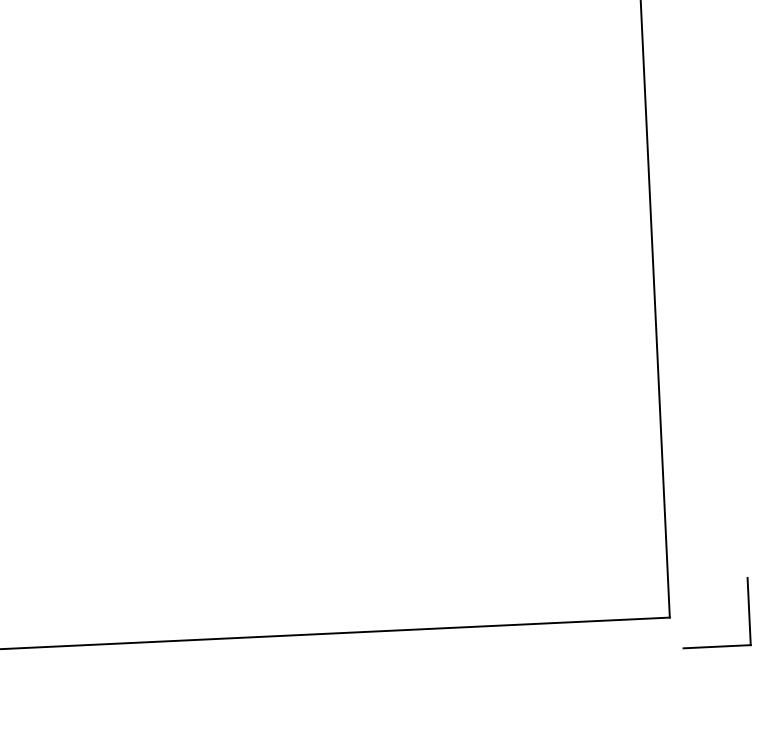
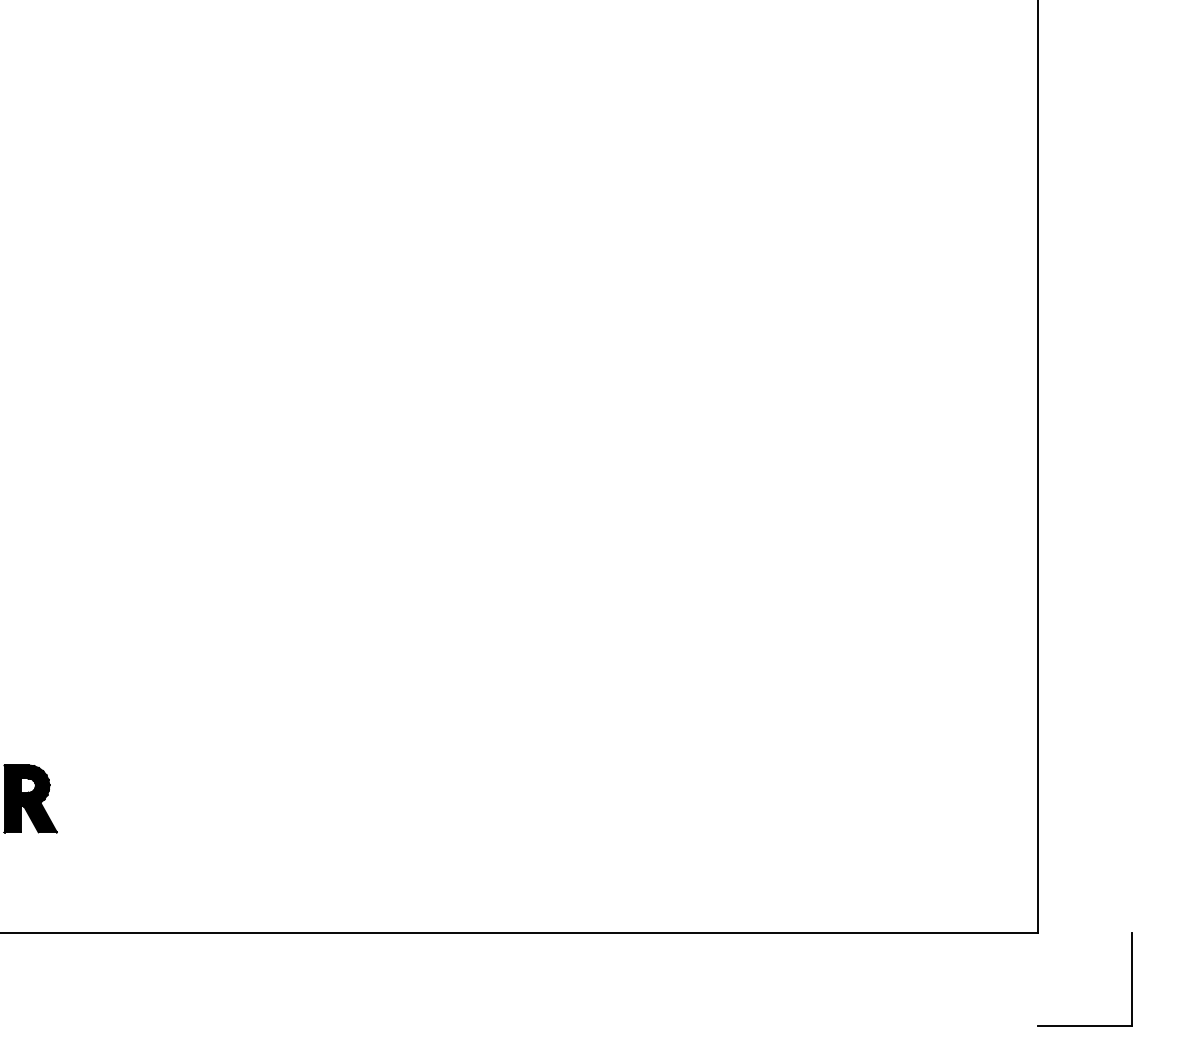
part: (716, 646) -> (1084, 1025), moved

